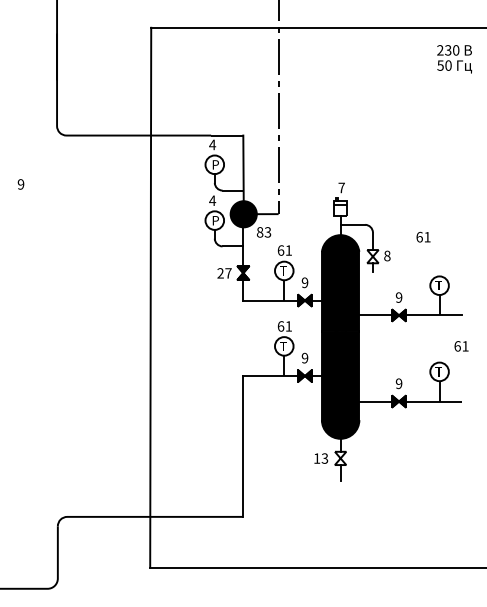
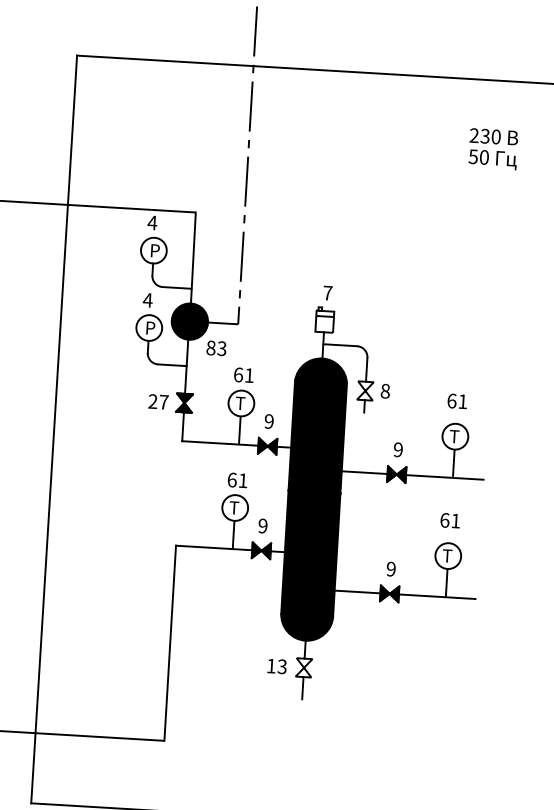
text: (454, 59) -> (493, 149), moved
text: (423, 236) -> (457, 400), moved
text: (461, 346) -> (450, 520), moved

